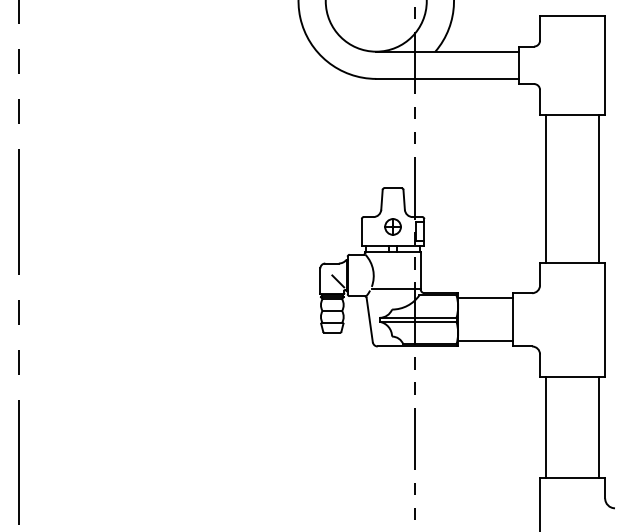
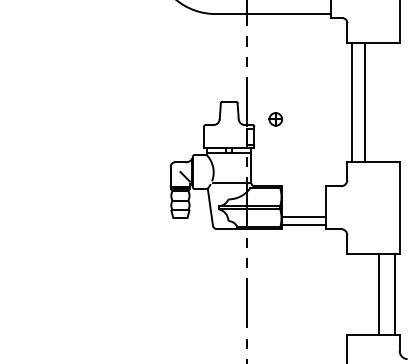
line: (599, 188) -> (364, 102), moved
part: (392, 226) -> (275, 118), moved
line: (485, 298) -> (303, 217), moved
line: (545, 427) -> (379, 294), moved

